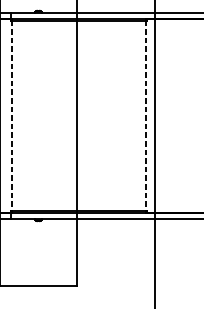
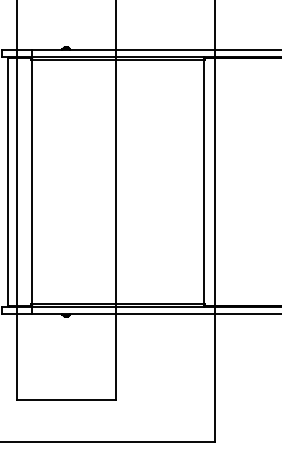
line: (12, 116) -> (32, 182), dashed -> solid
line: (145, 116) -> (203, 182), dashed -> solid

